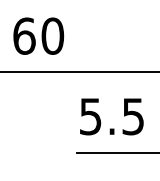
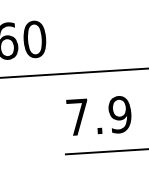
text: (112, 116) -> (99, 115), 5.5 -> 7.9

